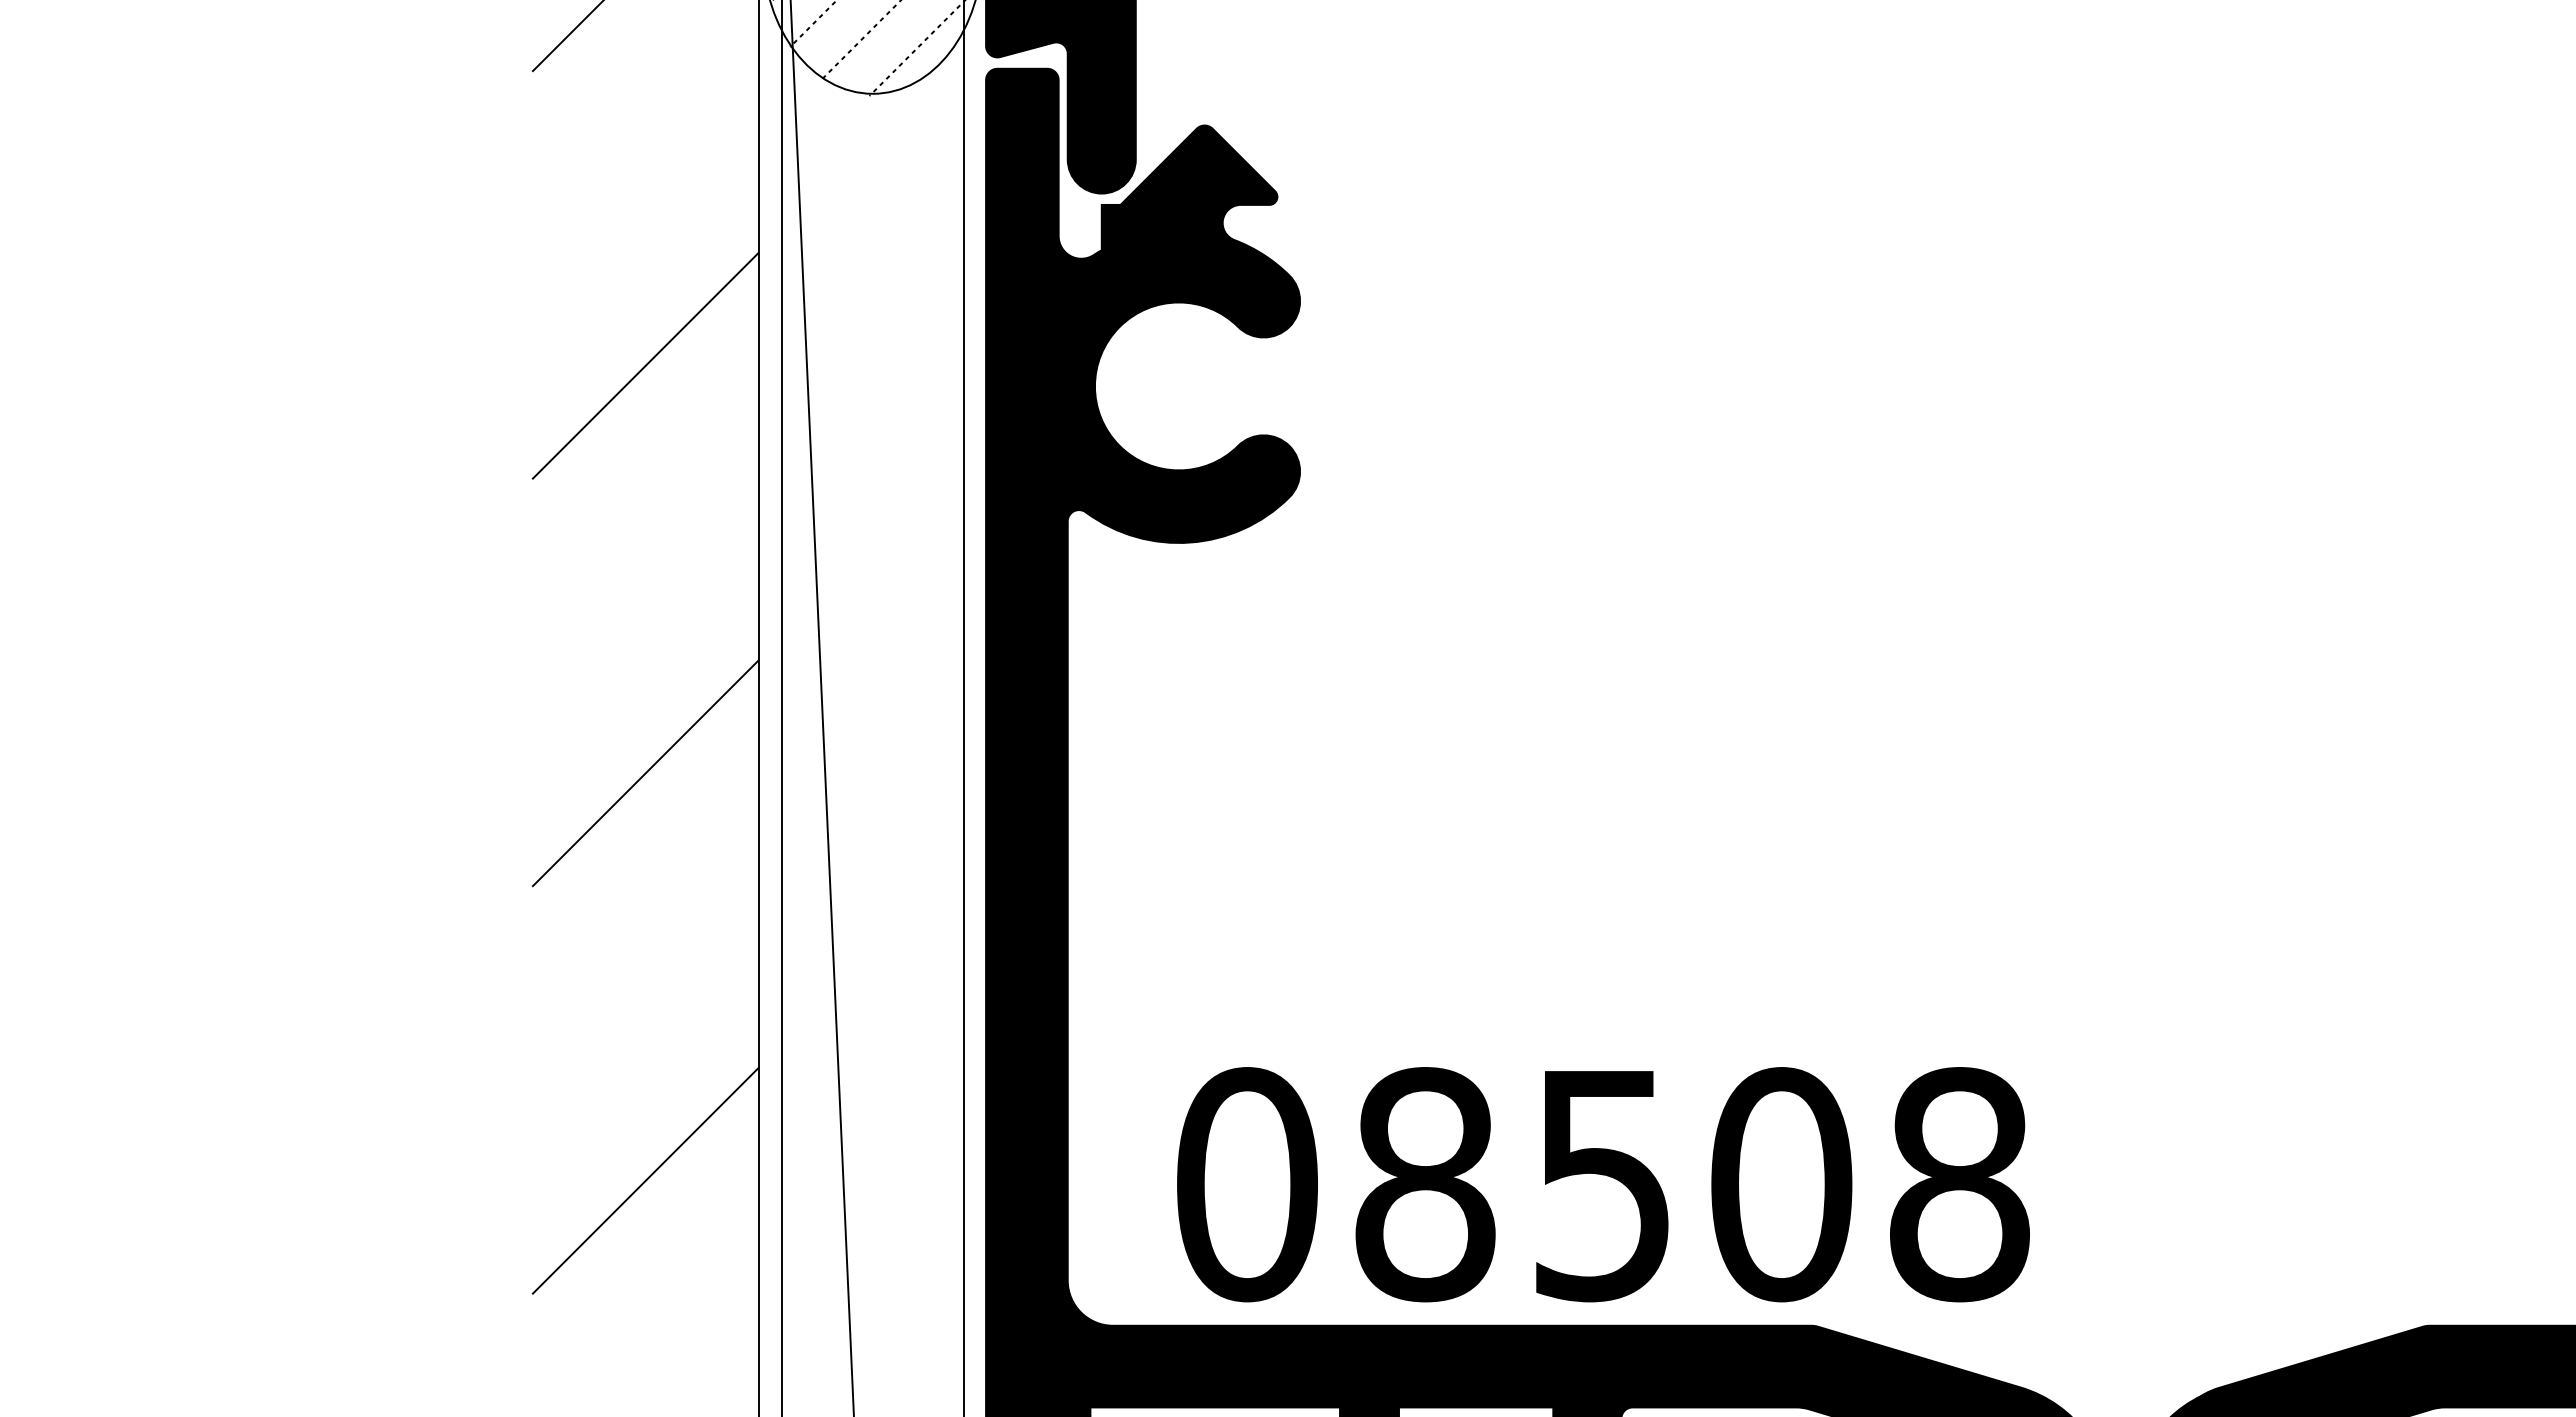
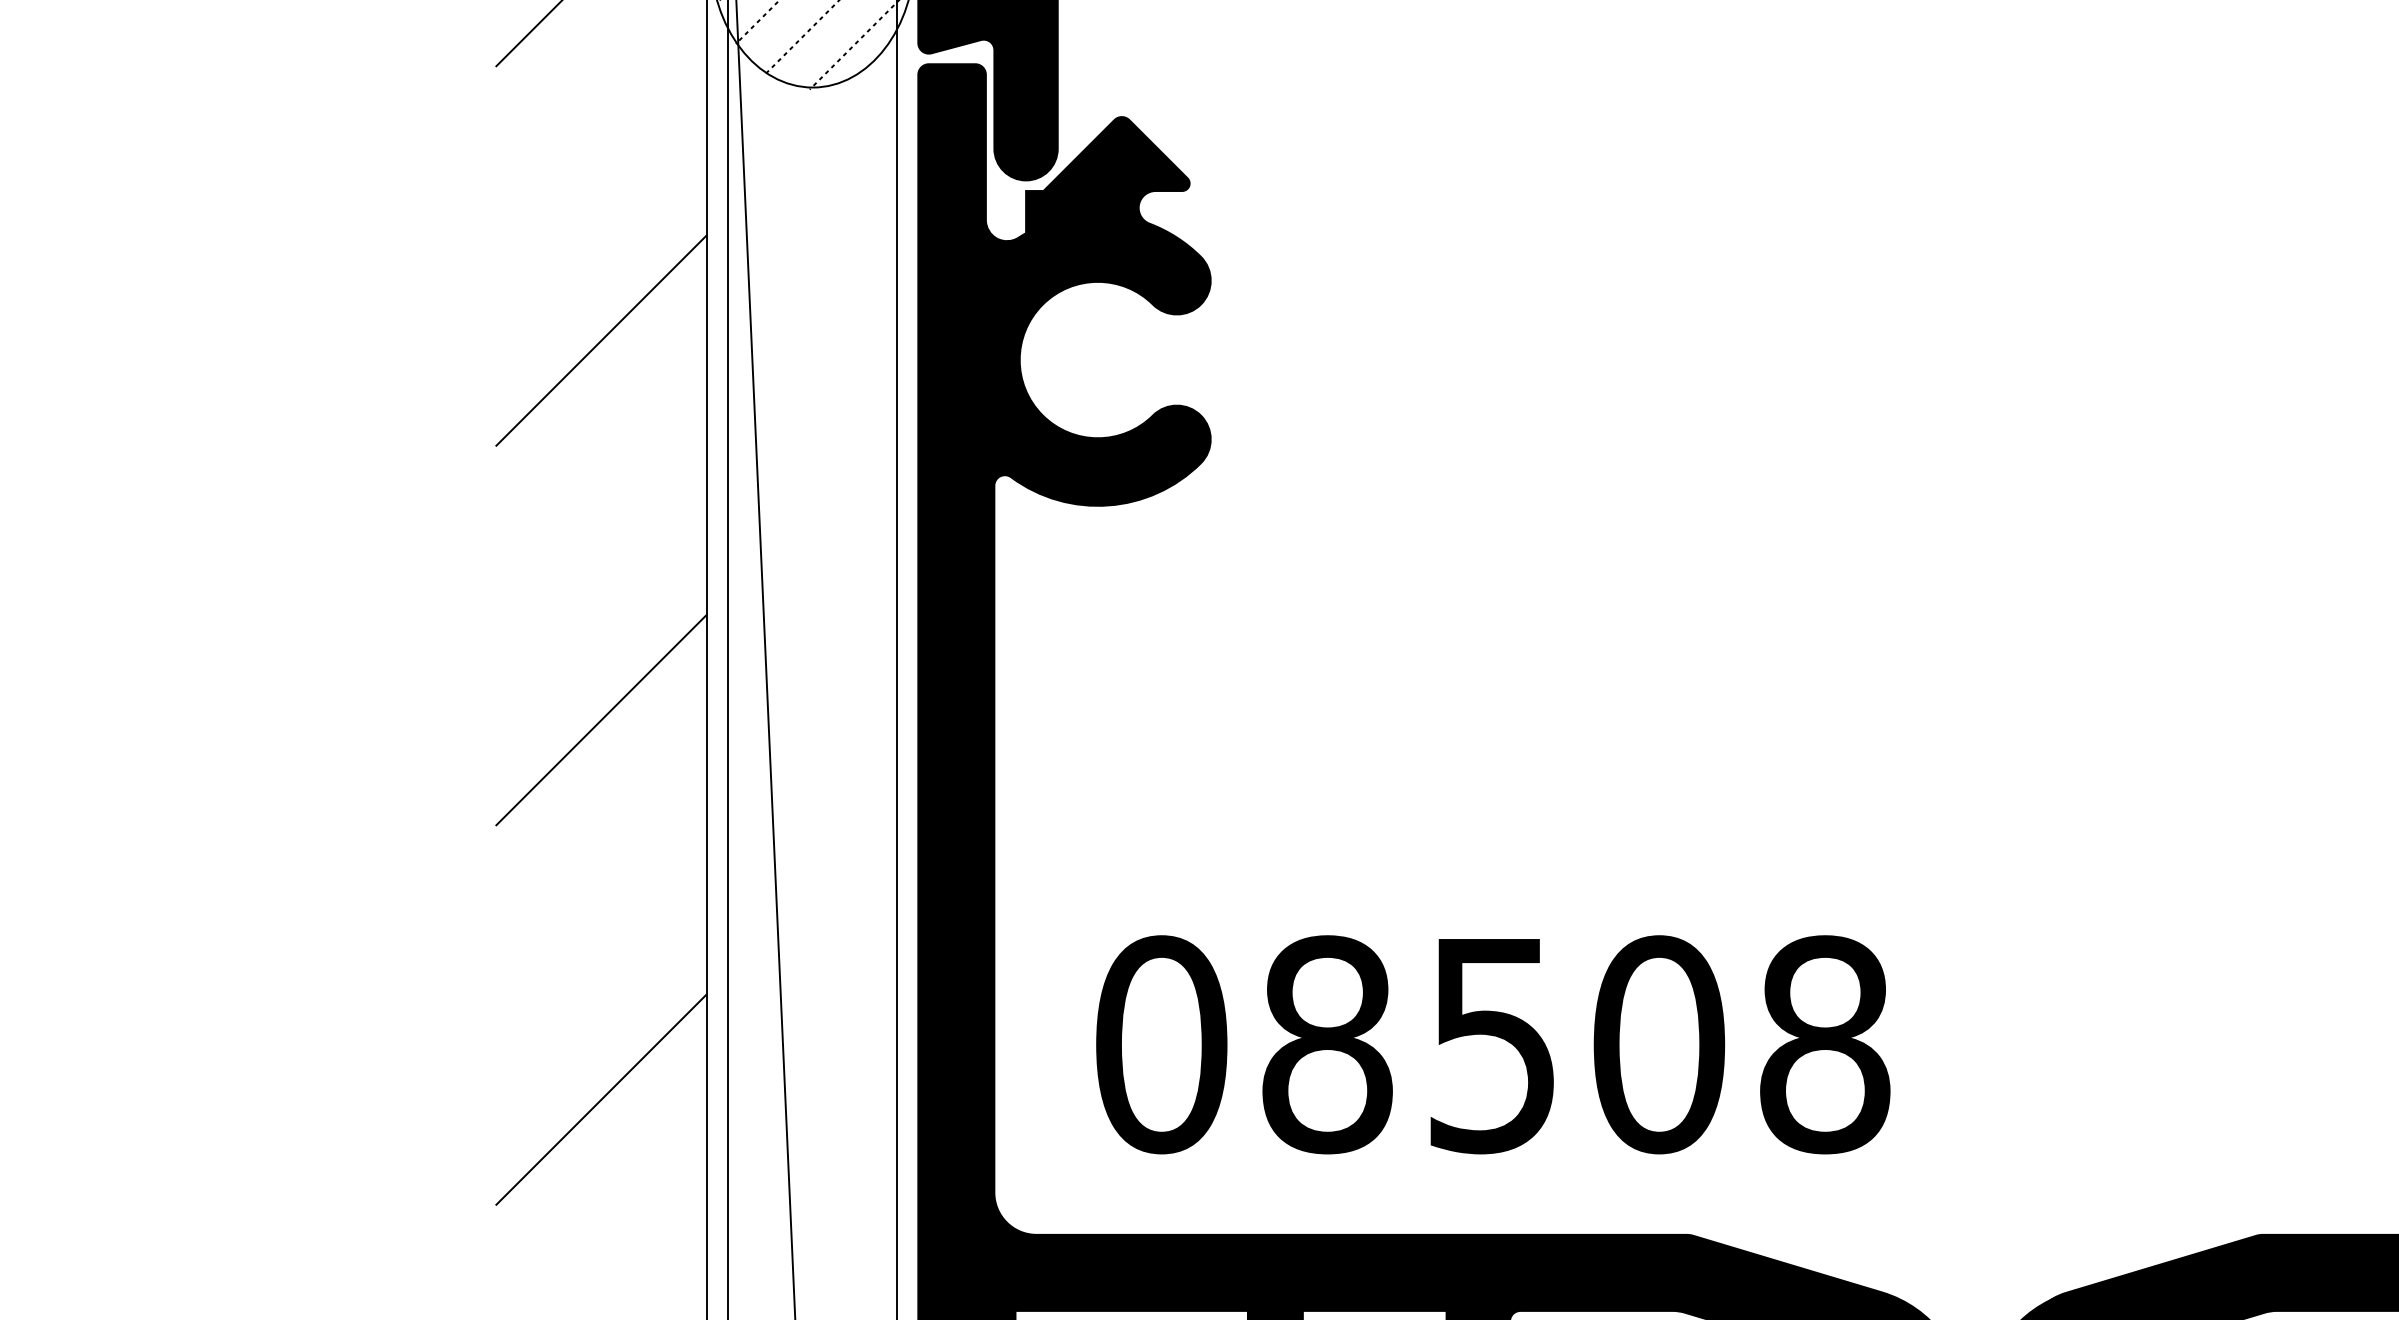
text: (1603, 1184) -> (1493, 1044), moved

